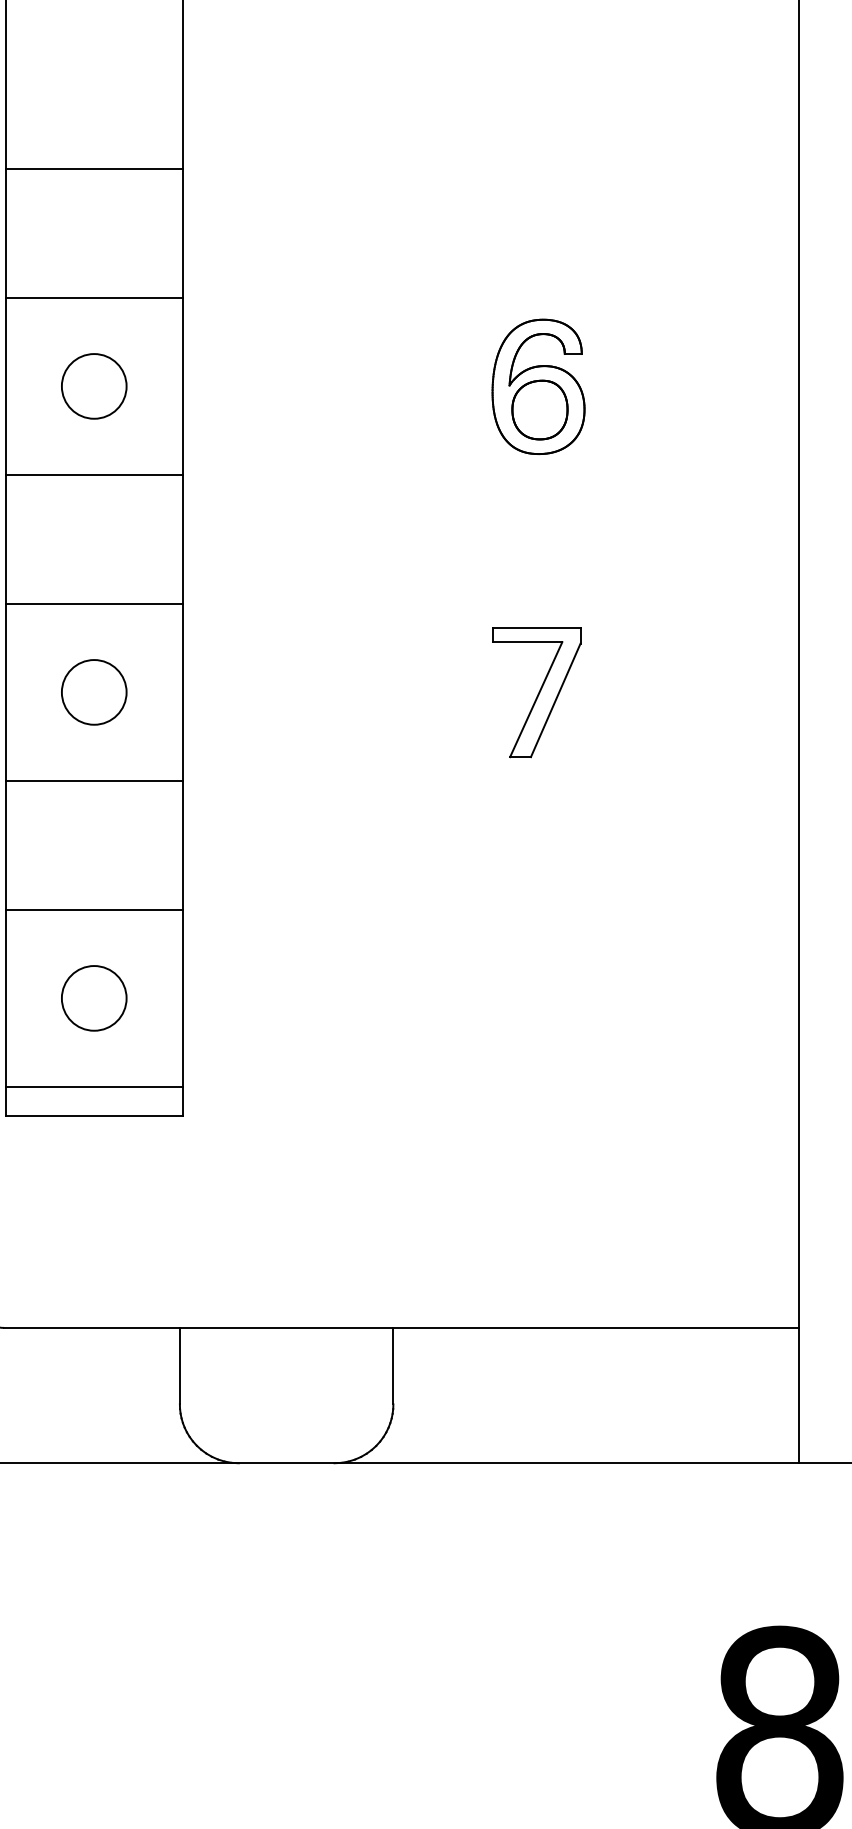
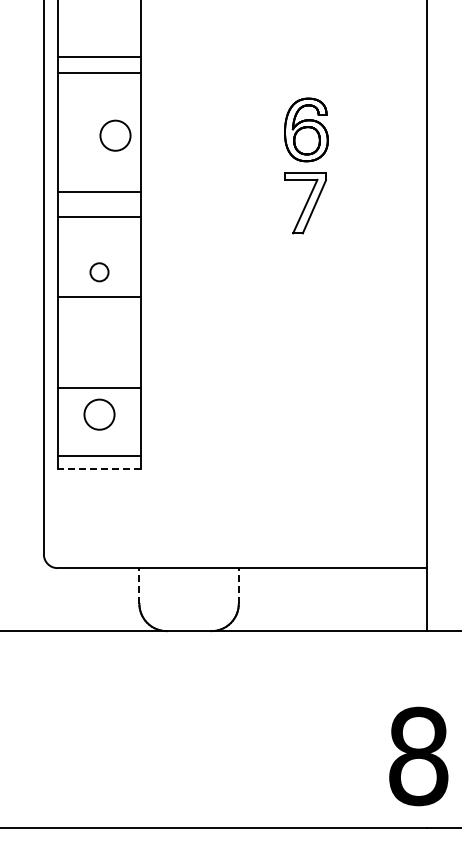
line: (94, 169) -> (99, 57), moved
line: (94, 297) -> (99, 72), moved
circle: (94, 385) -> (115, 135), moved
line: (94, 473) -> (99, 191), moved
line: (94, 604) -> (99, 217), moved
circle: (94, 693) -> (99, 272), size x0.6
part: (536, 693) -> (305, 203), moved
line: (94, 781) -> (99, 297), moved
line: (94, 909) -> (99, 387), moved
line: (94, 1116) -> (99, 469), solid -> dashed
line: (180, 1365) -> (139, 585), solid -> dashed
line: (392, 1365) -> (238, 585), solid -> dashed

